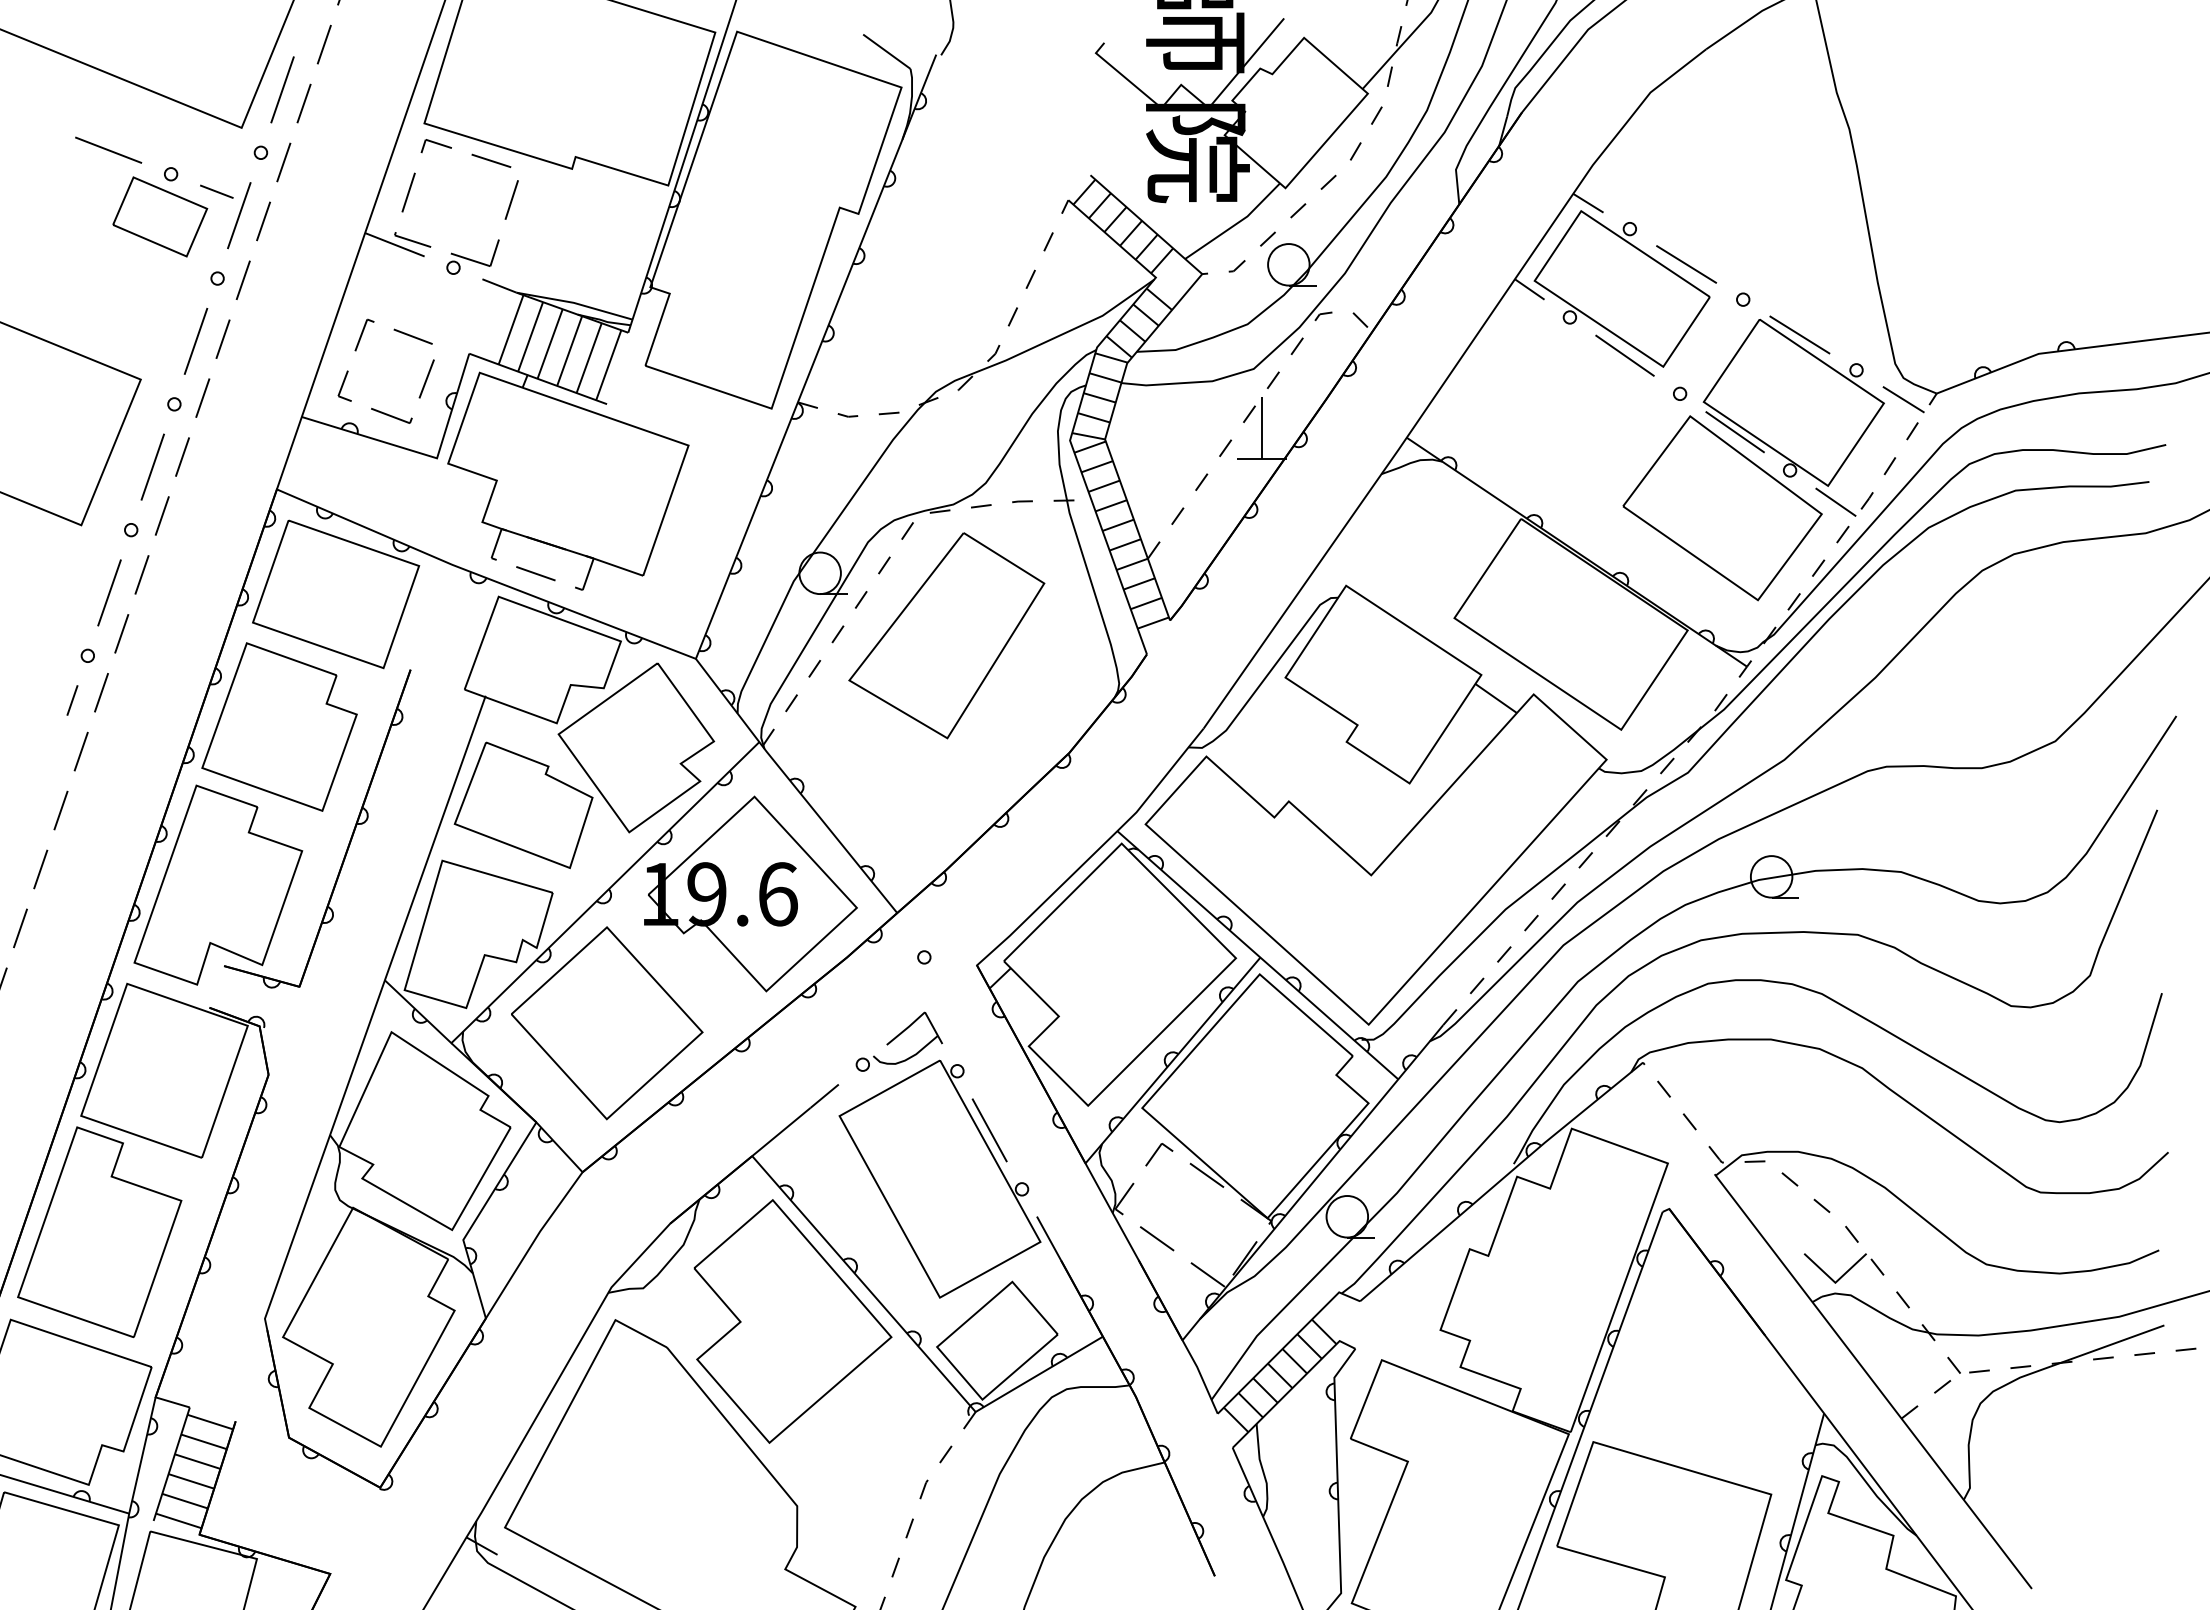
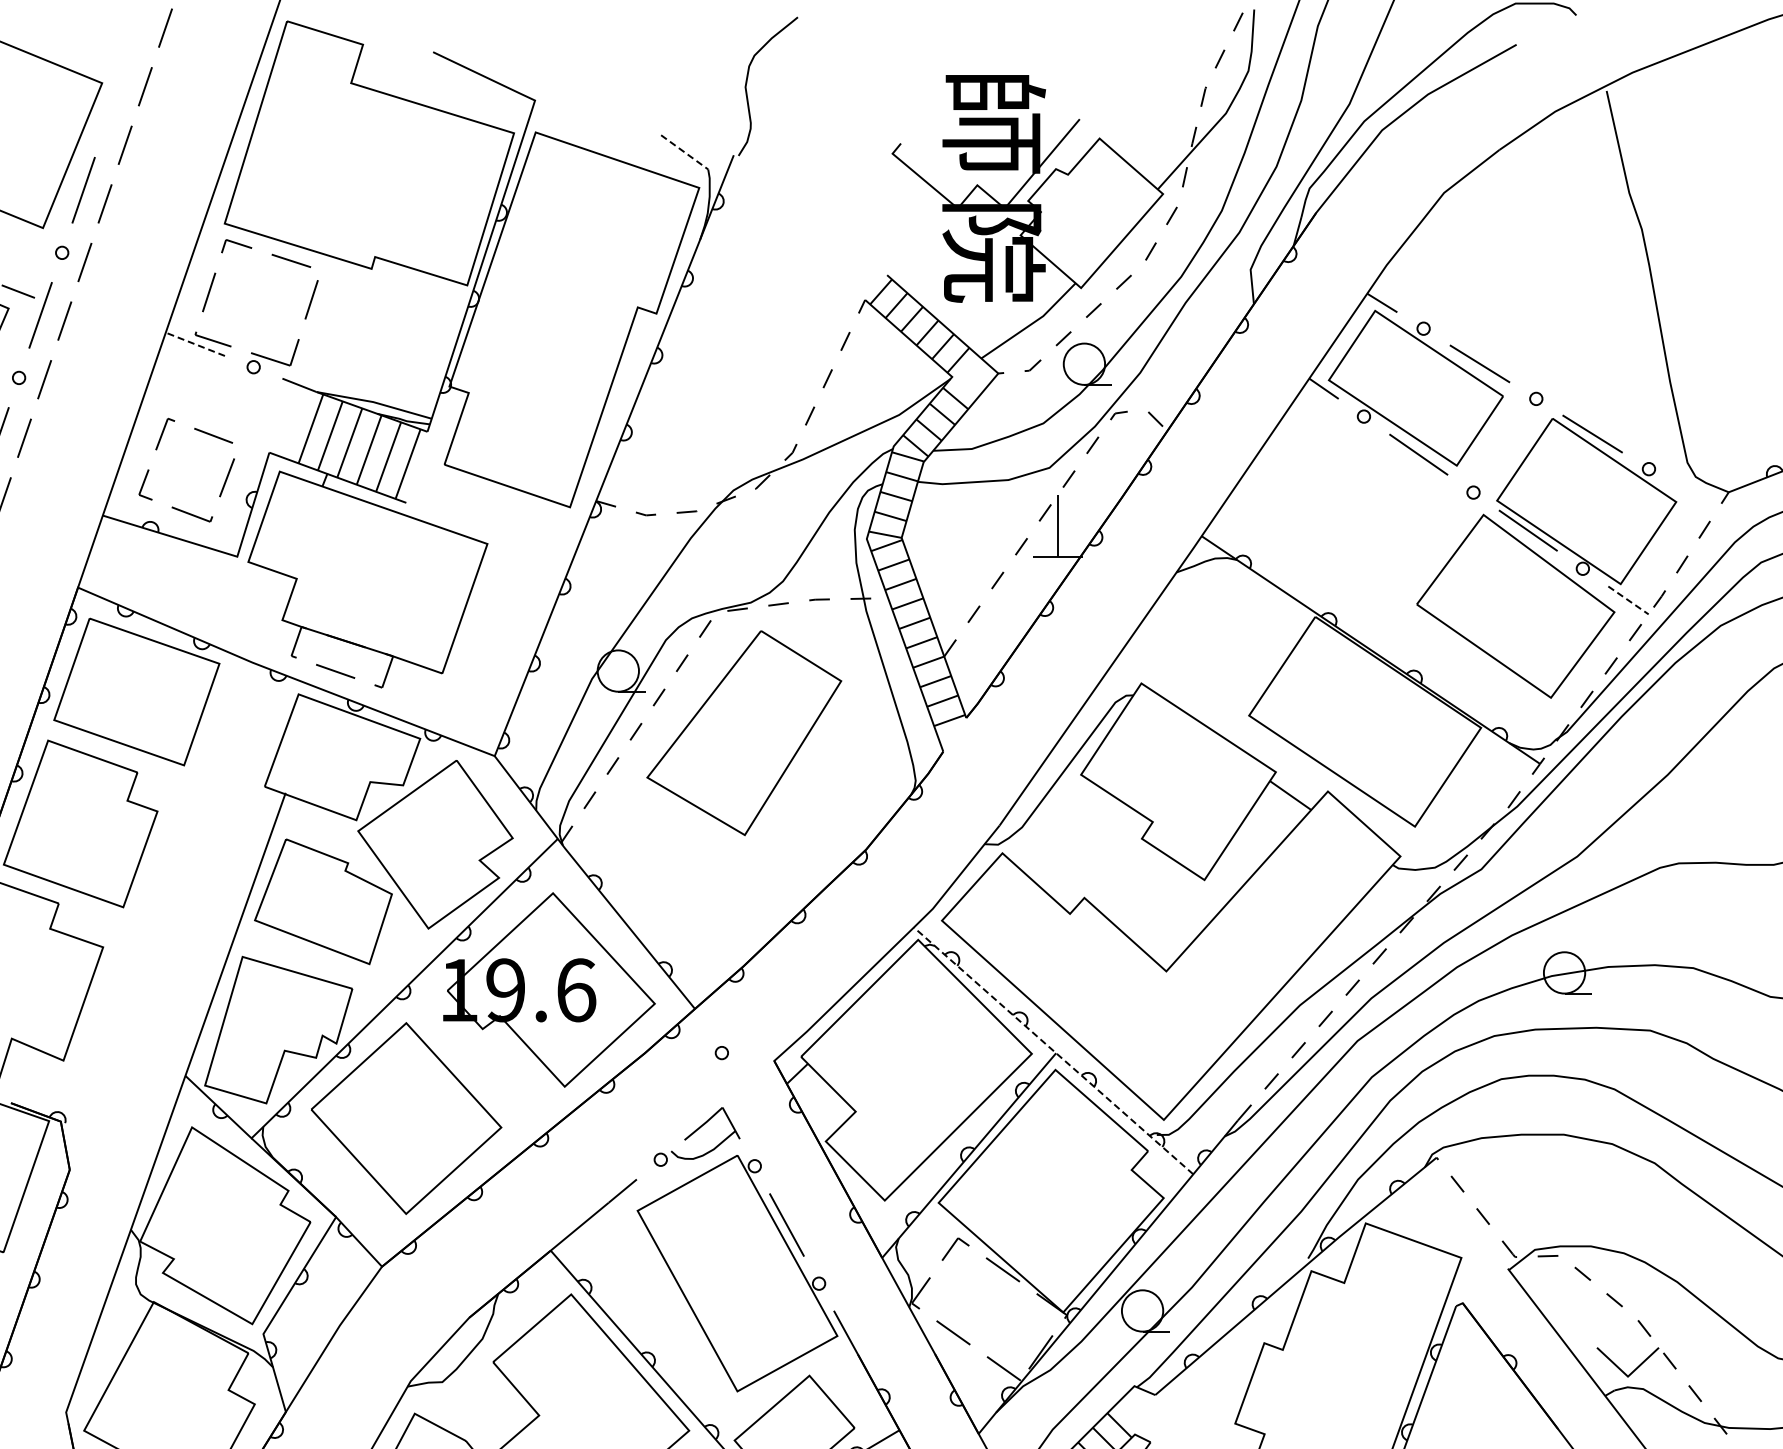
line: (887, 52) -> (685, 153), solid -> dashed
line: (394, 244) -> (195, 344), solid -> dashed
line: (1903, 399) -> (1695, 498), removed
line: (1835, 502) -> (1628, 600), solid -> dashed
part: (349, 840) -> (150, 936), removed
line: (1258, 956) -> (1054, 1052), solid -> dashed

